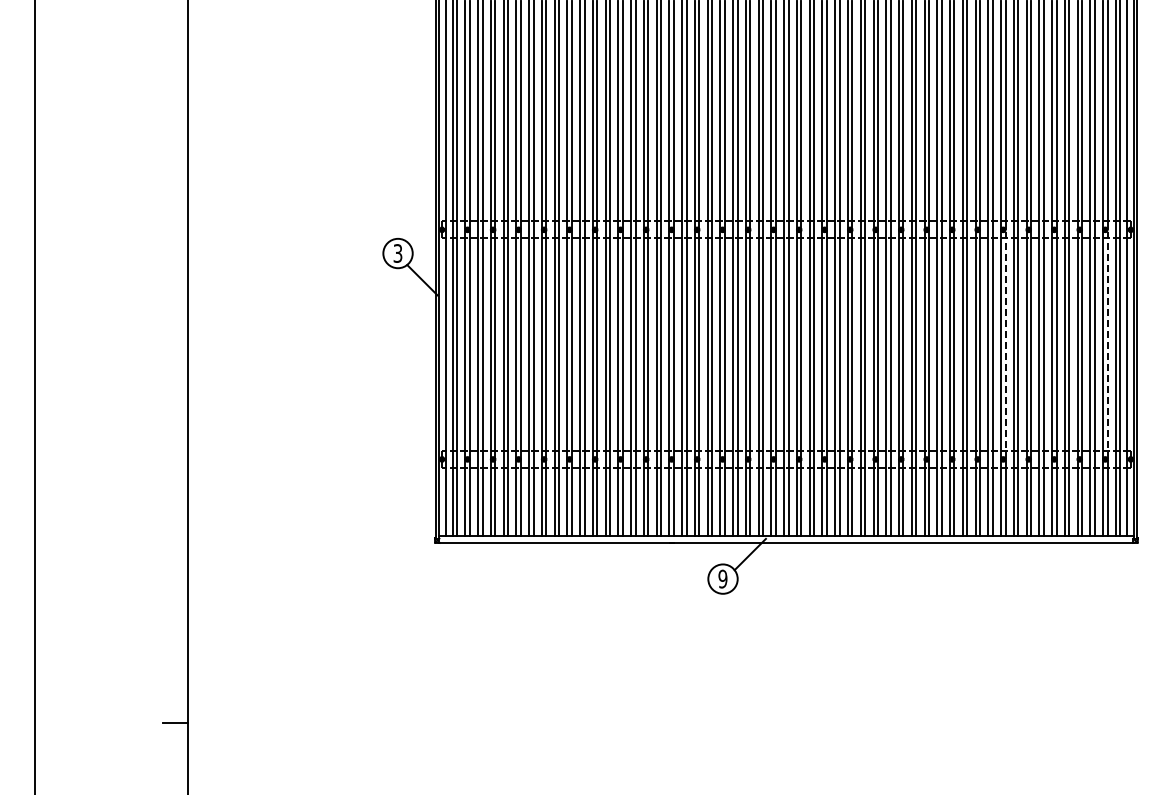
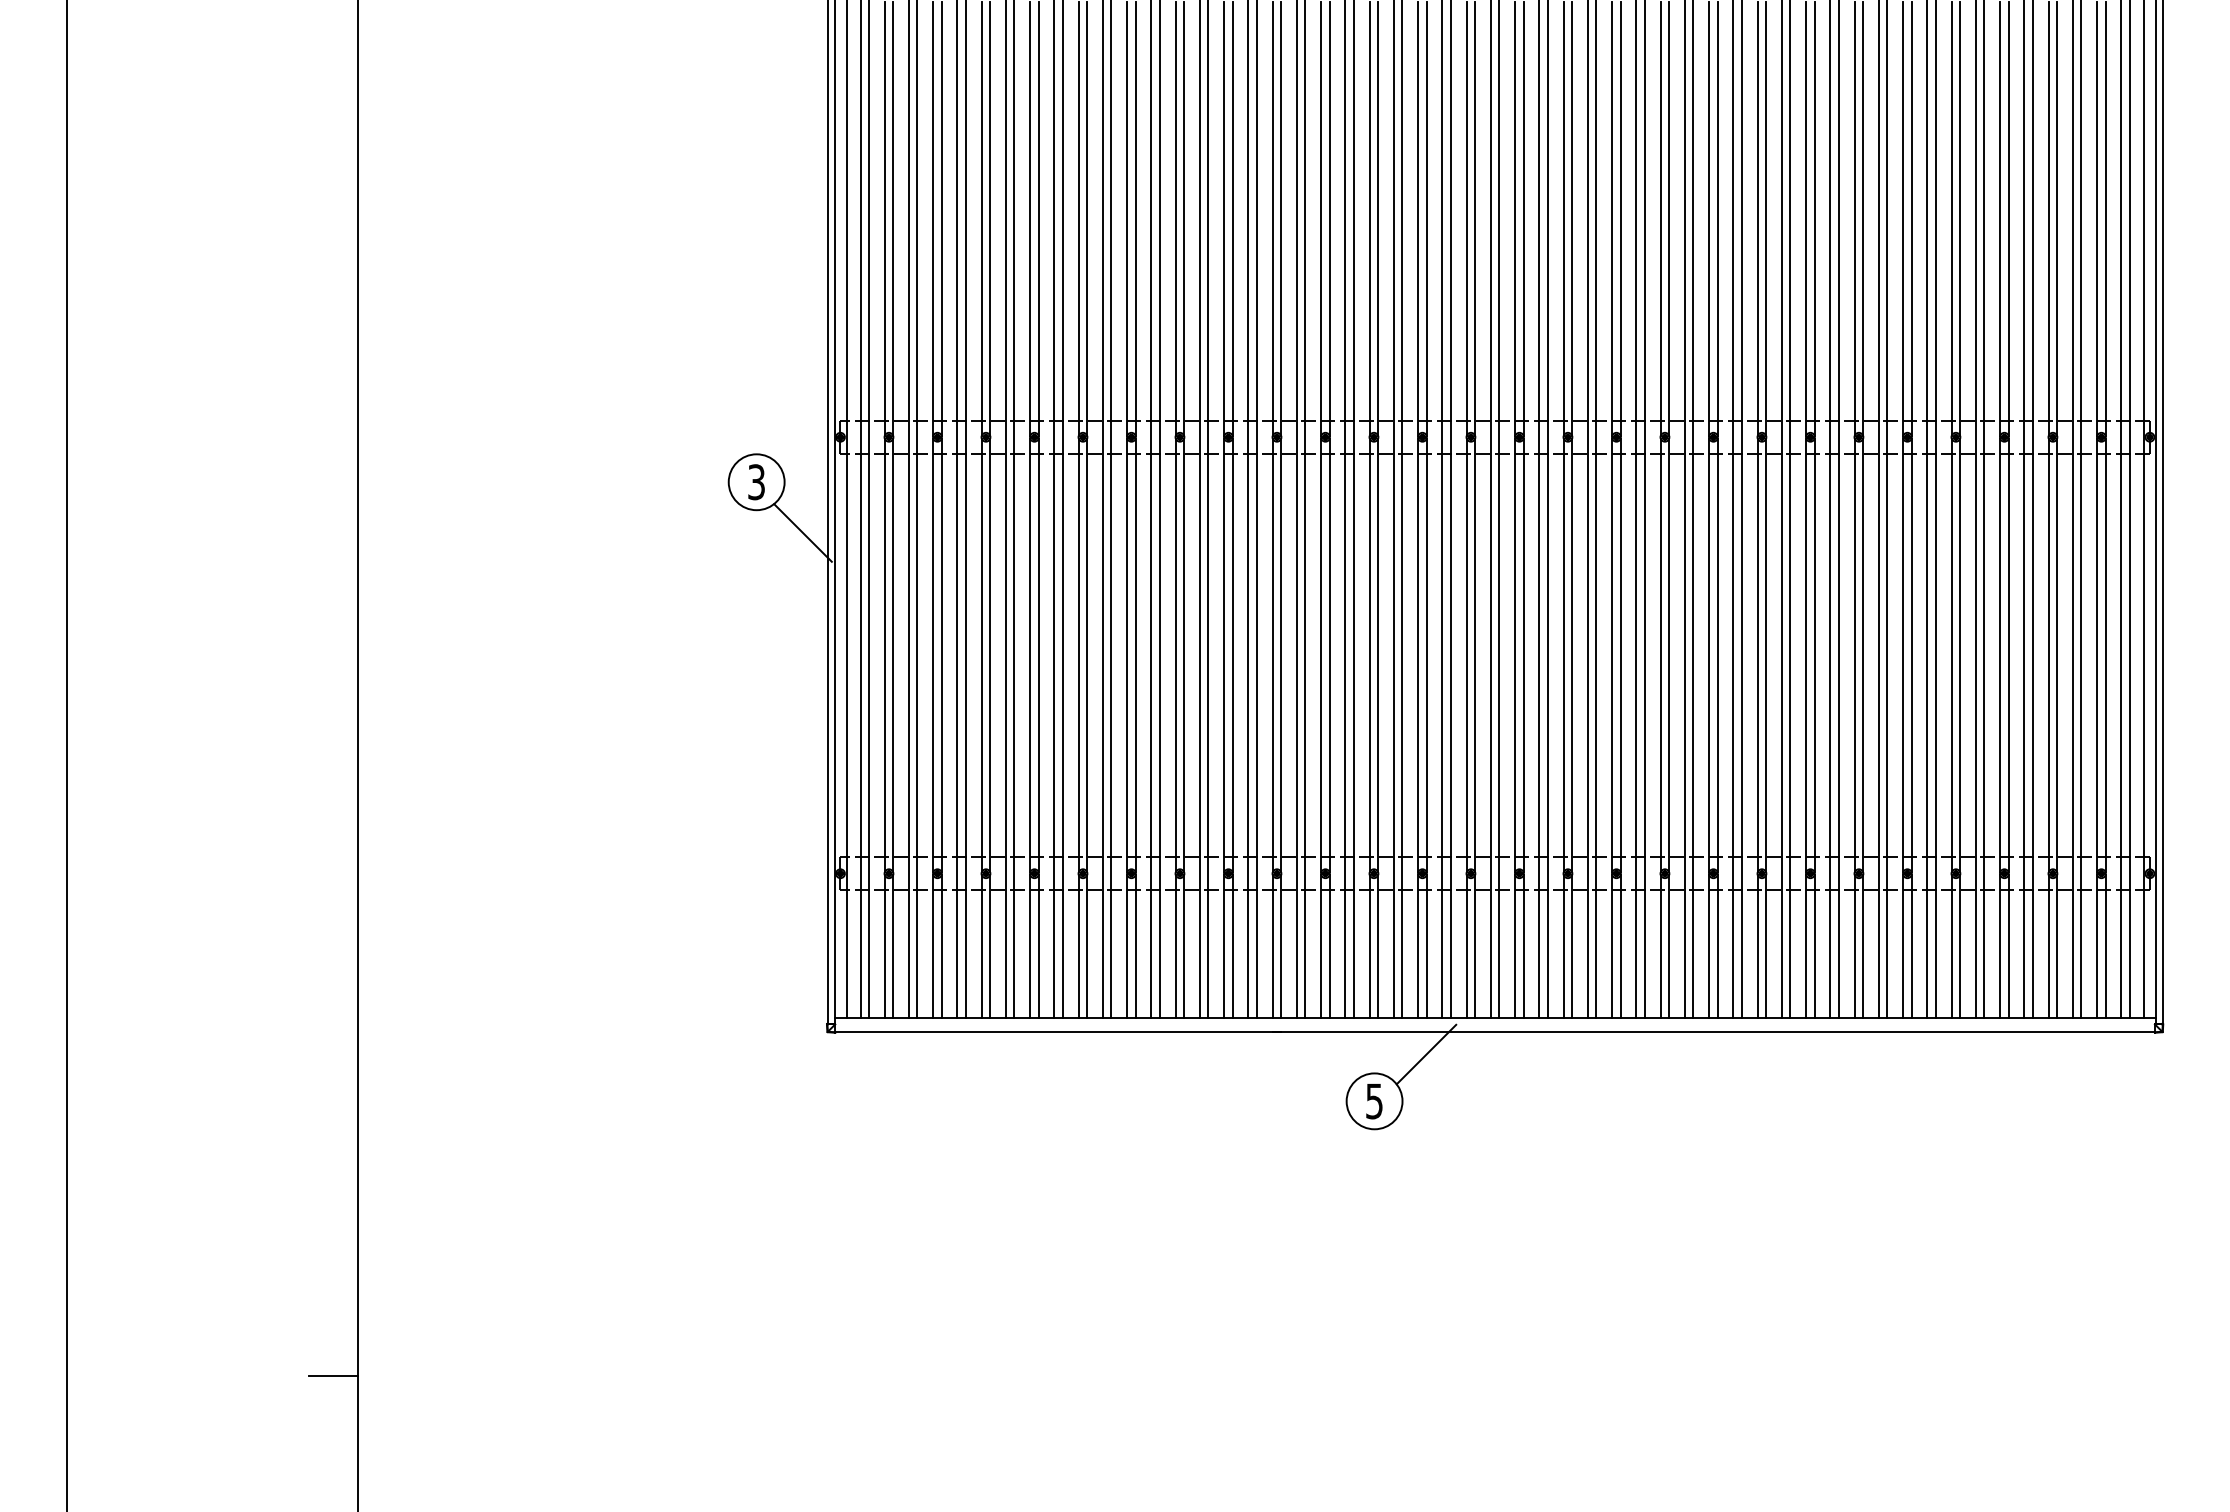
line: (1005, 344) -> (1911, 655), dashed -> solid
line: (1107, 344) -> (2105, 655), dashed -> solid
text: (722, 578) -> (1373, 1100), 9 -> 5

